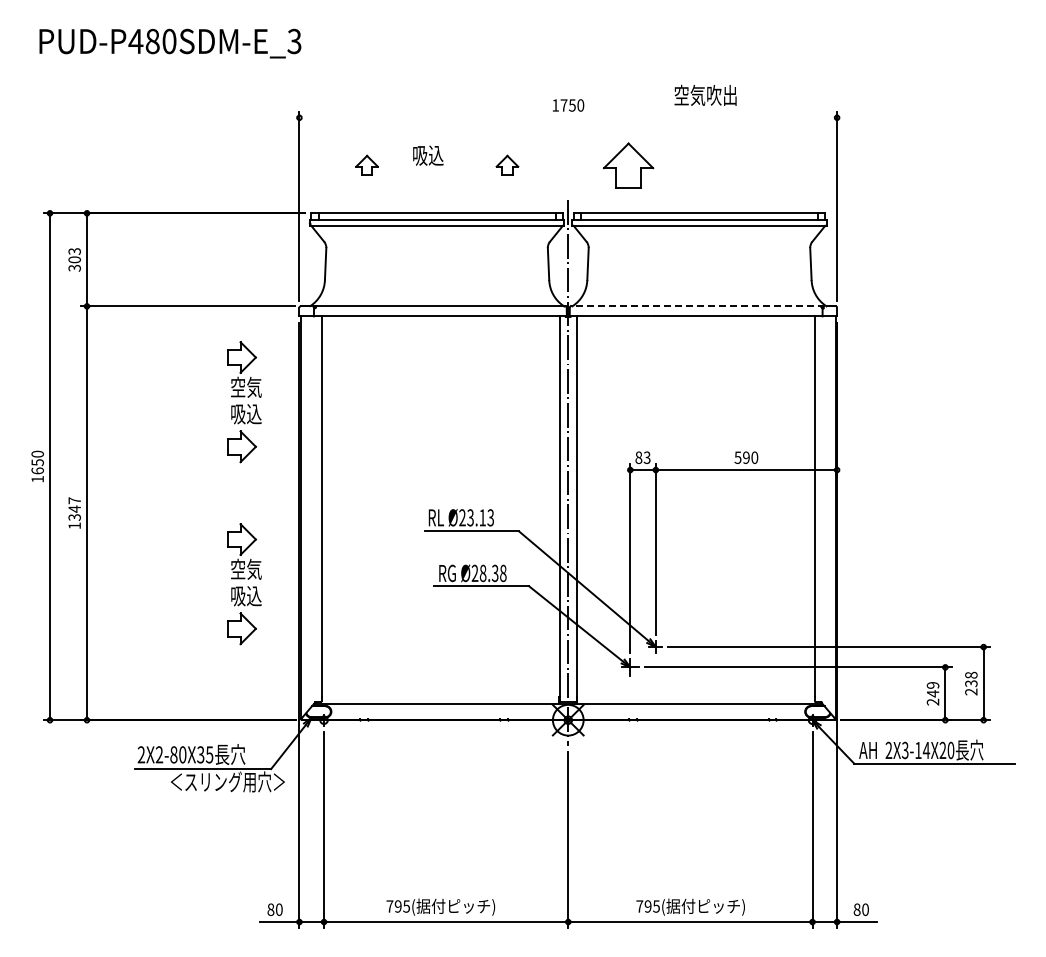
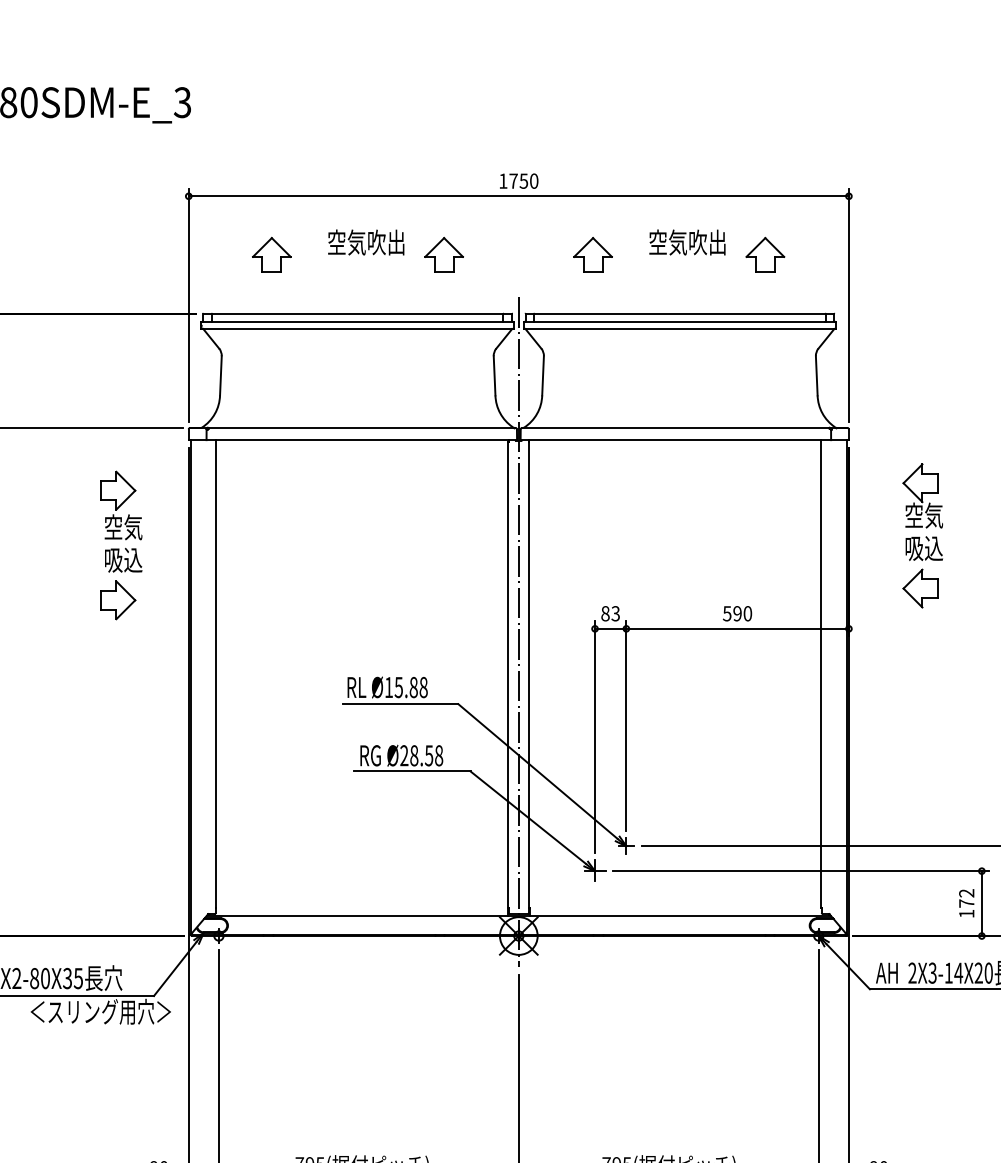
text: (705, 94) -> (687, 241), moved
line: (568, 117) -> (519, 195), added
text: (443, 154) -> (365, 241), 吸込 -> 空気吹出
part: (366, 165) -> (271, 254), size x1.43
part: (507, 165) -> (444, 254), size x1.43
part: (628, 165) -> (592, 254), size x0.62
part: (768, 165) -> (764, 254), added
line: (702, 306) -> (683, 428), dashed -> solid
part: (896, 394) -> (921, 536), added
text: (476, 517) -> (406, 687), Ø23.13 -> Ø15.88
text: (495, 572) -> (429, 754), Ø28.38 -> Ø28.58
part: (244, 584) -> (121, 769), removed
text: (932, 693) -> (966, 903), 249 -> 172

